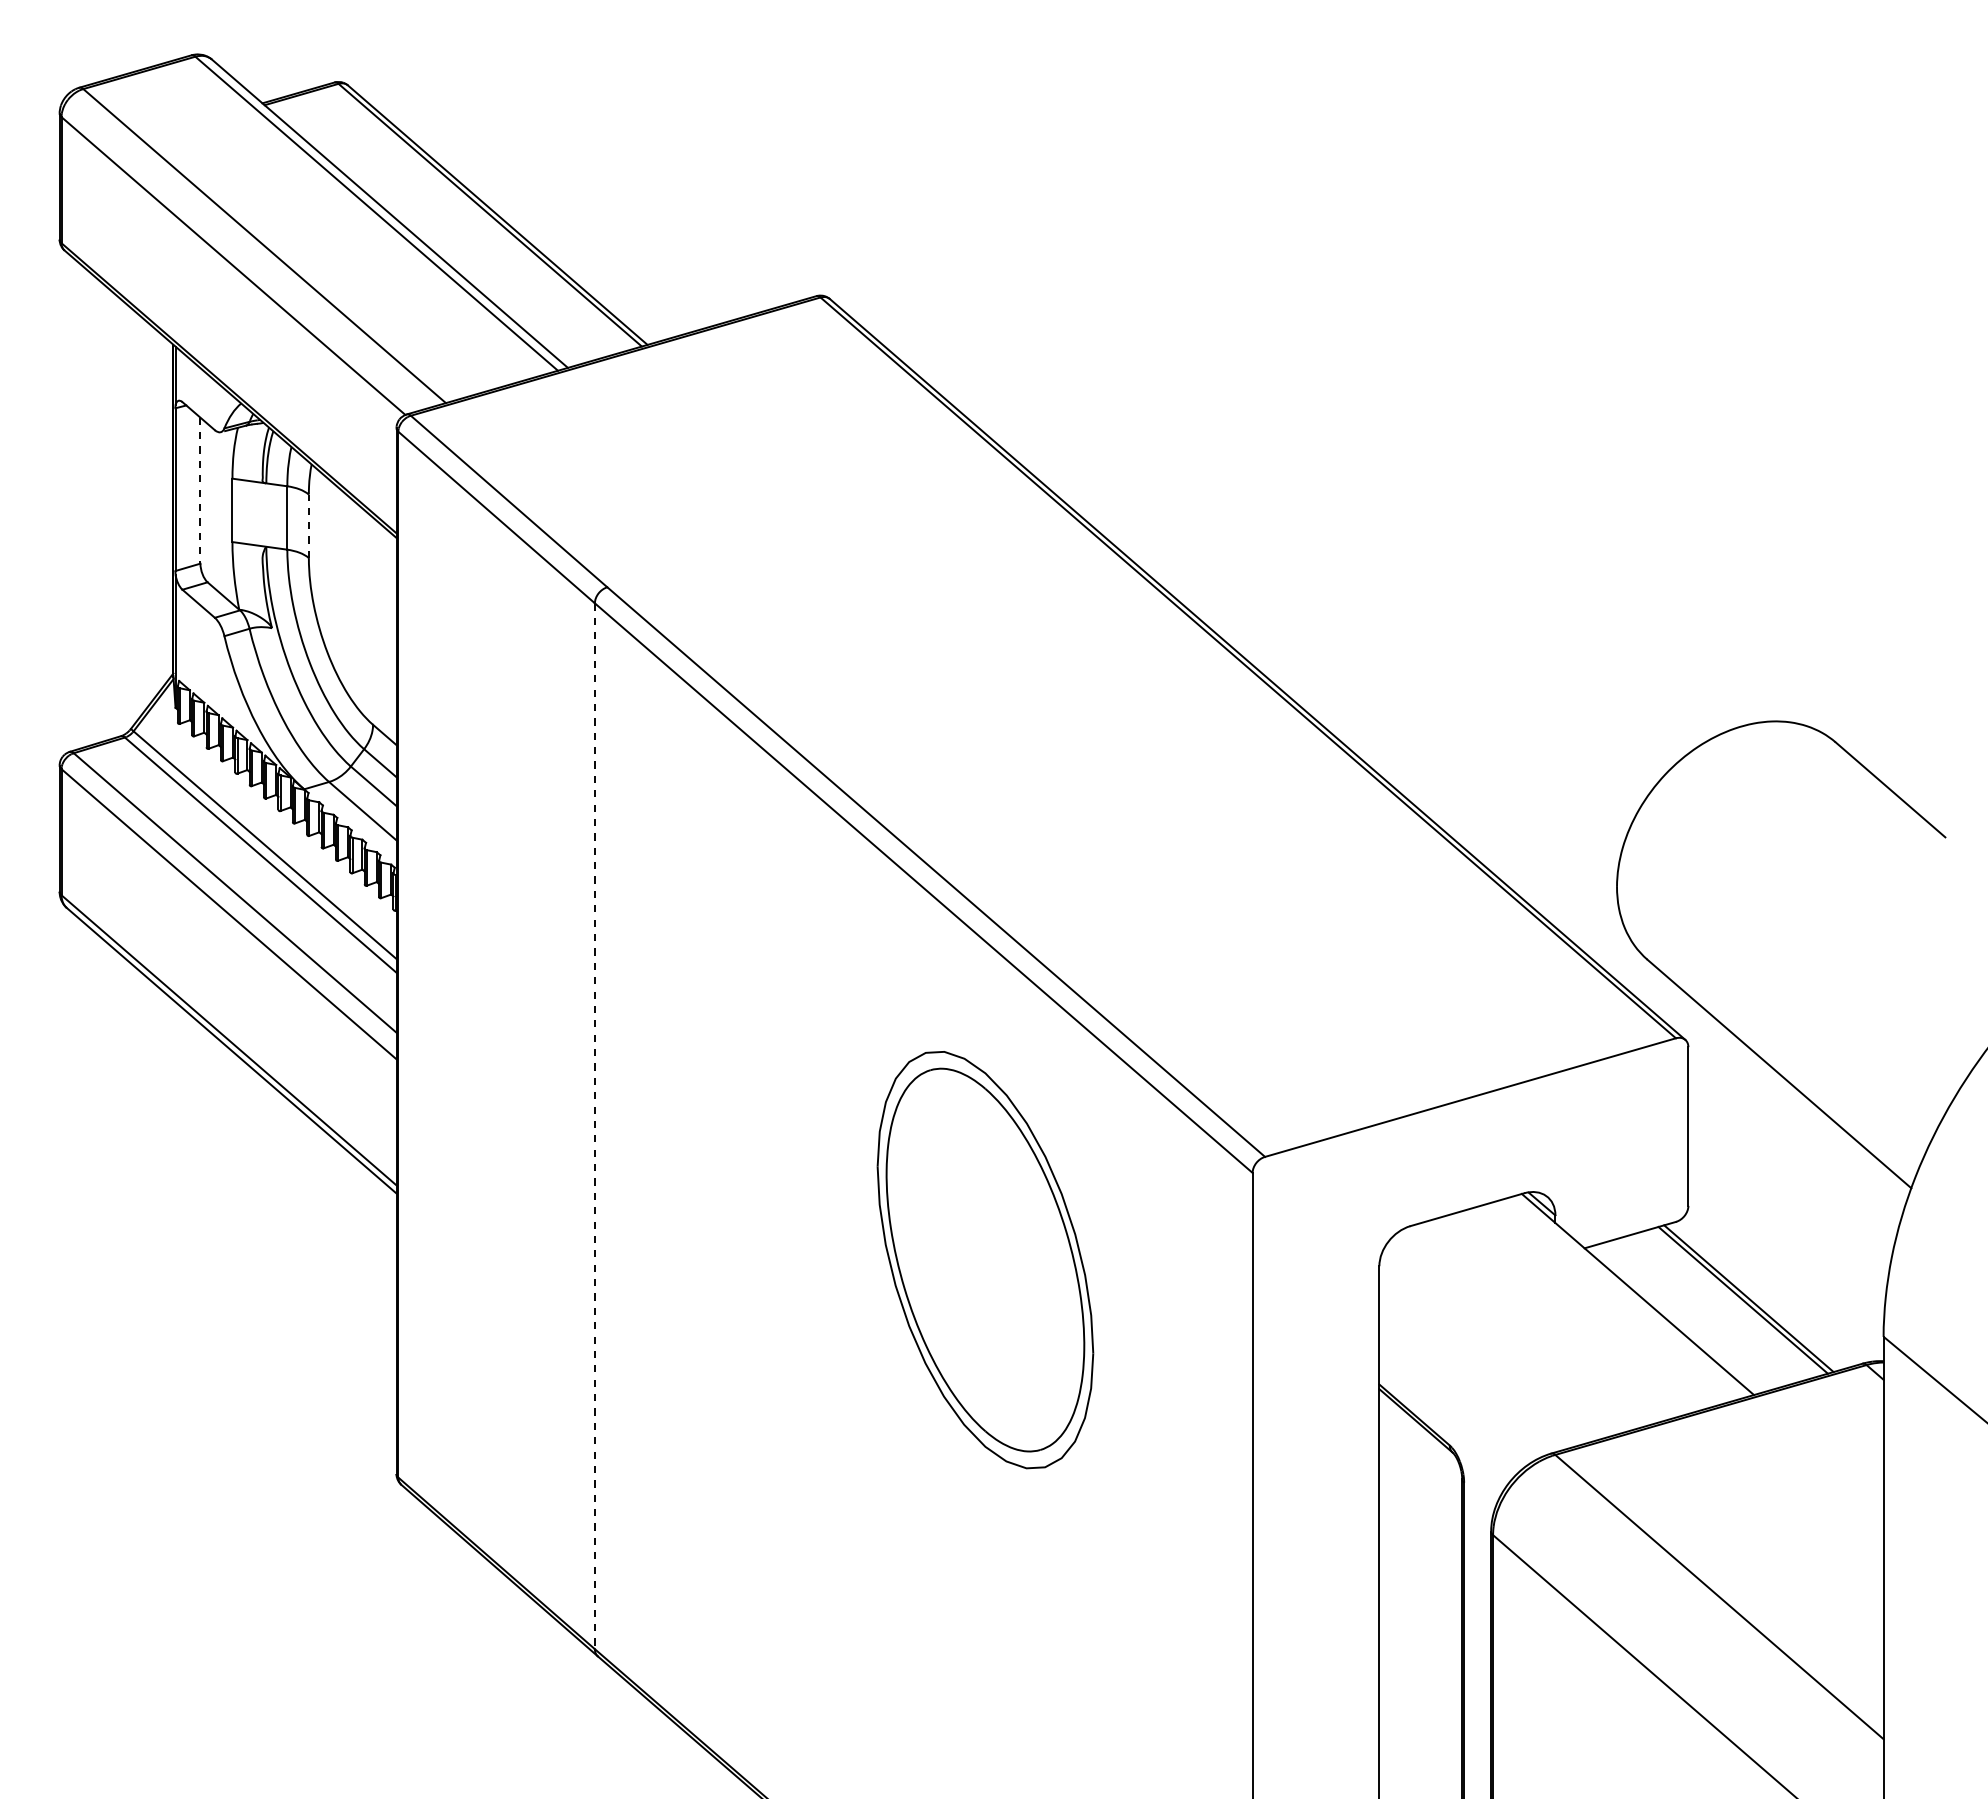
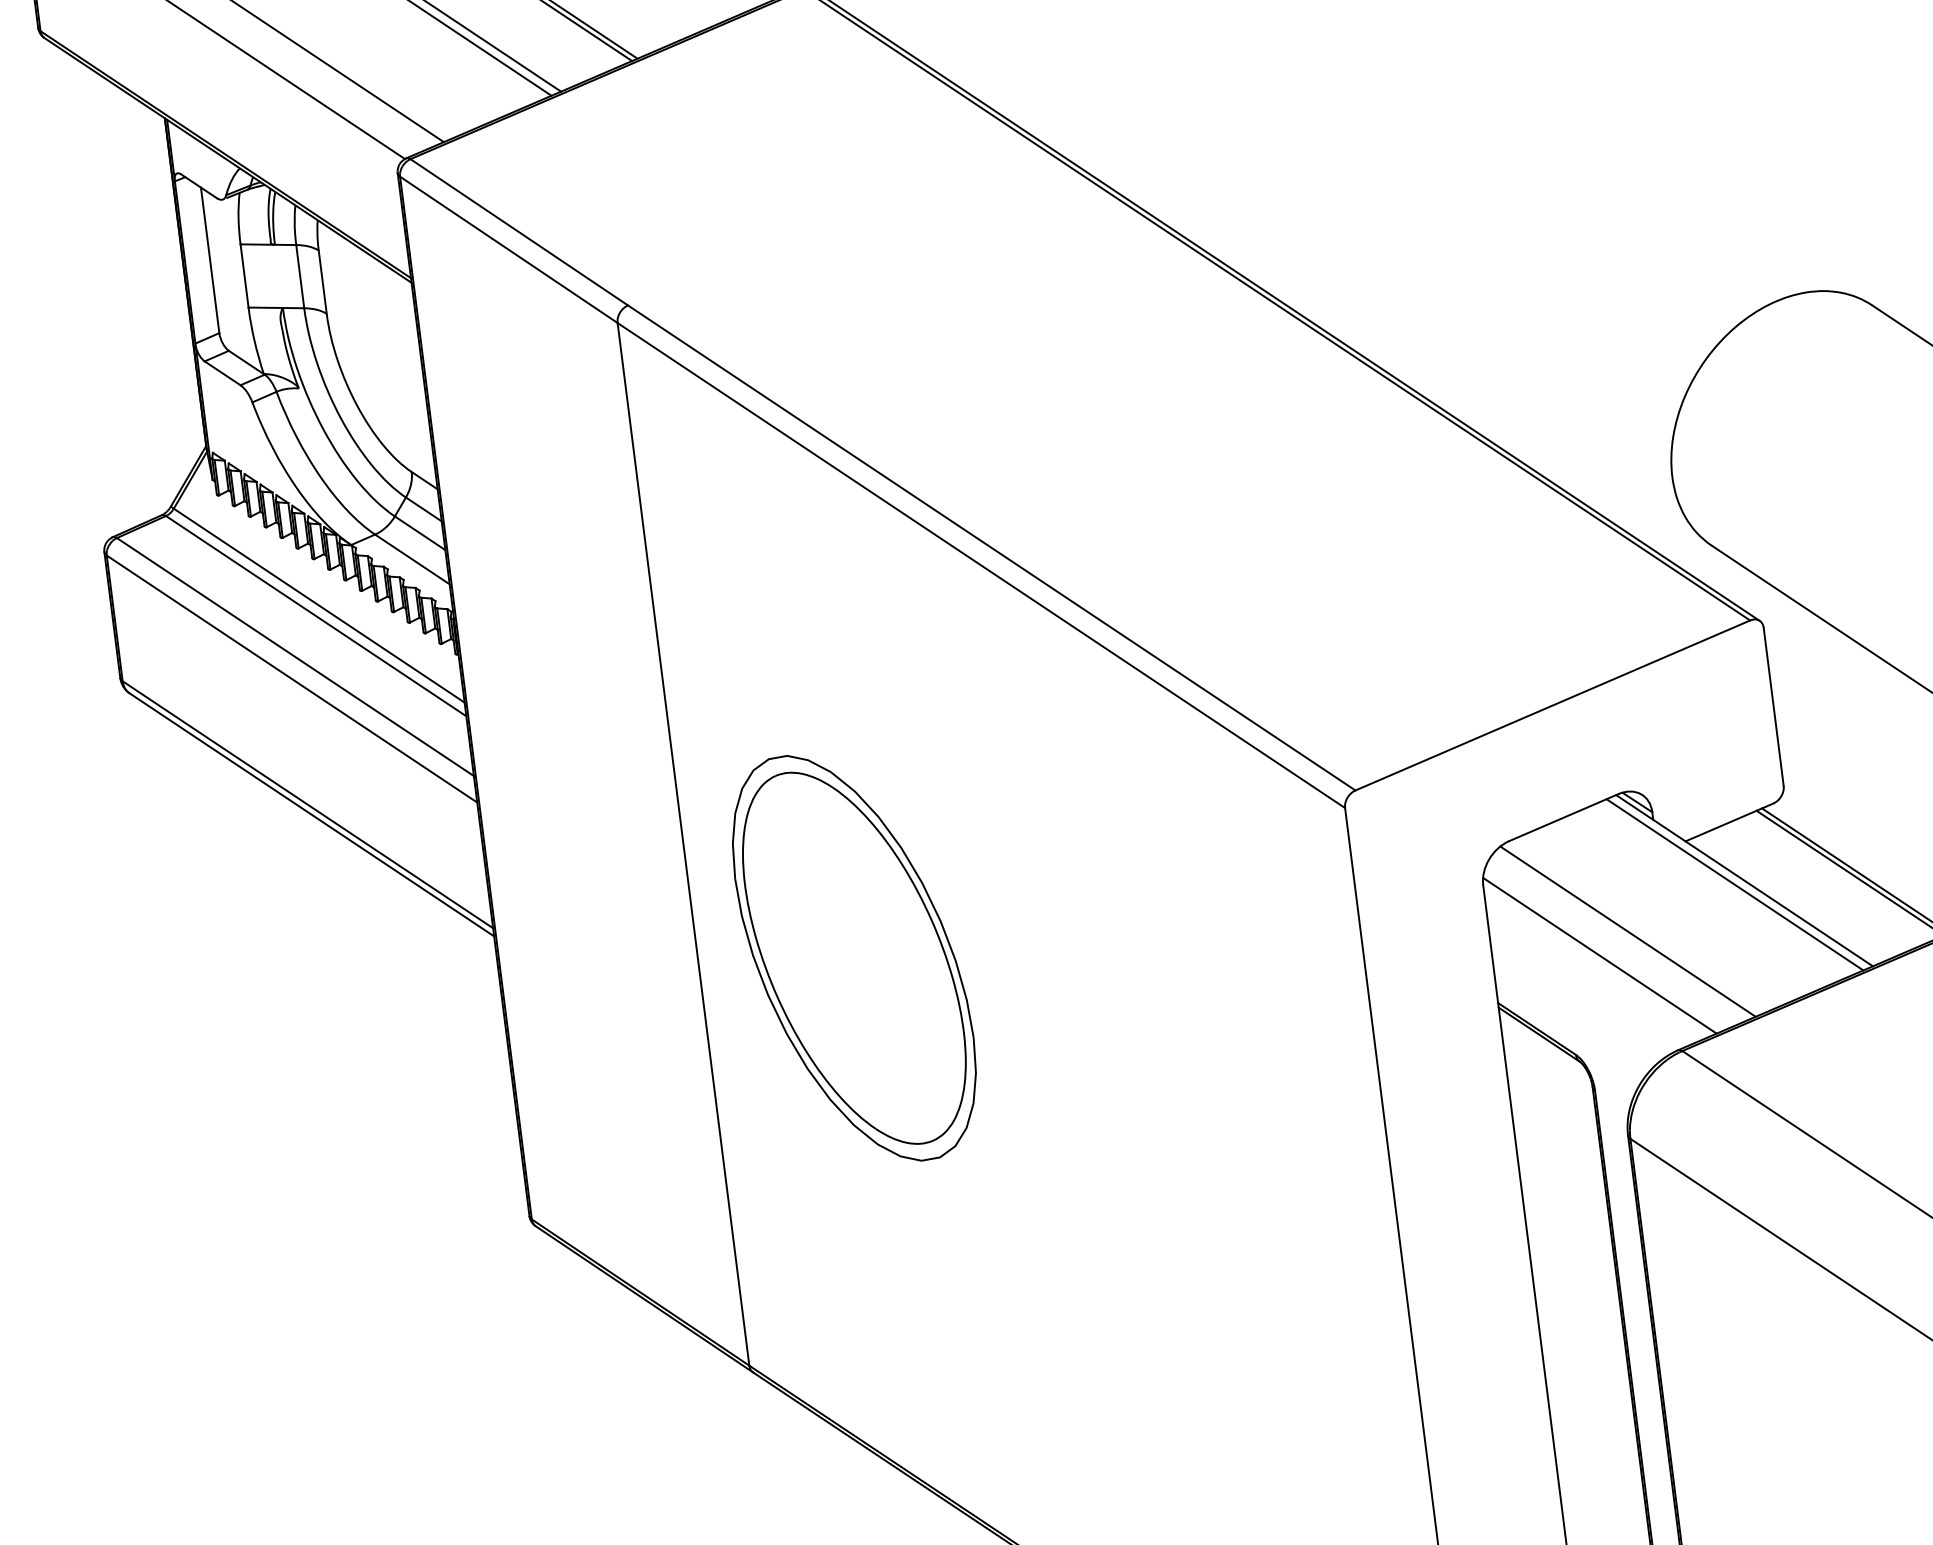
line: (200, 490) -> (210, 260), dashed -> solid
line: (308, 526) -> (322, 282), dashed -> solid
line: (594, 1126) -> (683, 844), dashed -> solid
part: (985, 1260) -> (854, 958), moved
line: (1627, 1296) -> (1734, 884), added
line: (1516, 1330) -> (1628, 931), added
line: (1485, 1350) -> (1599, 955), added

